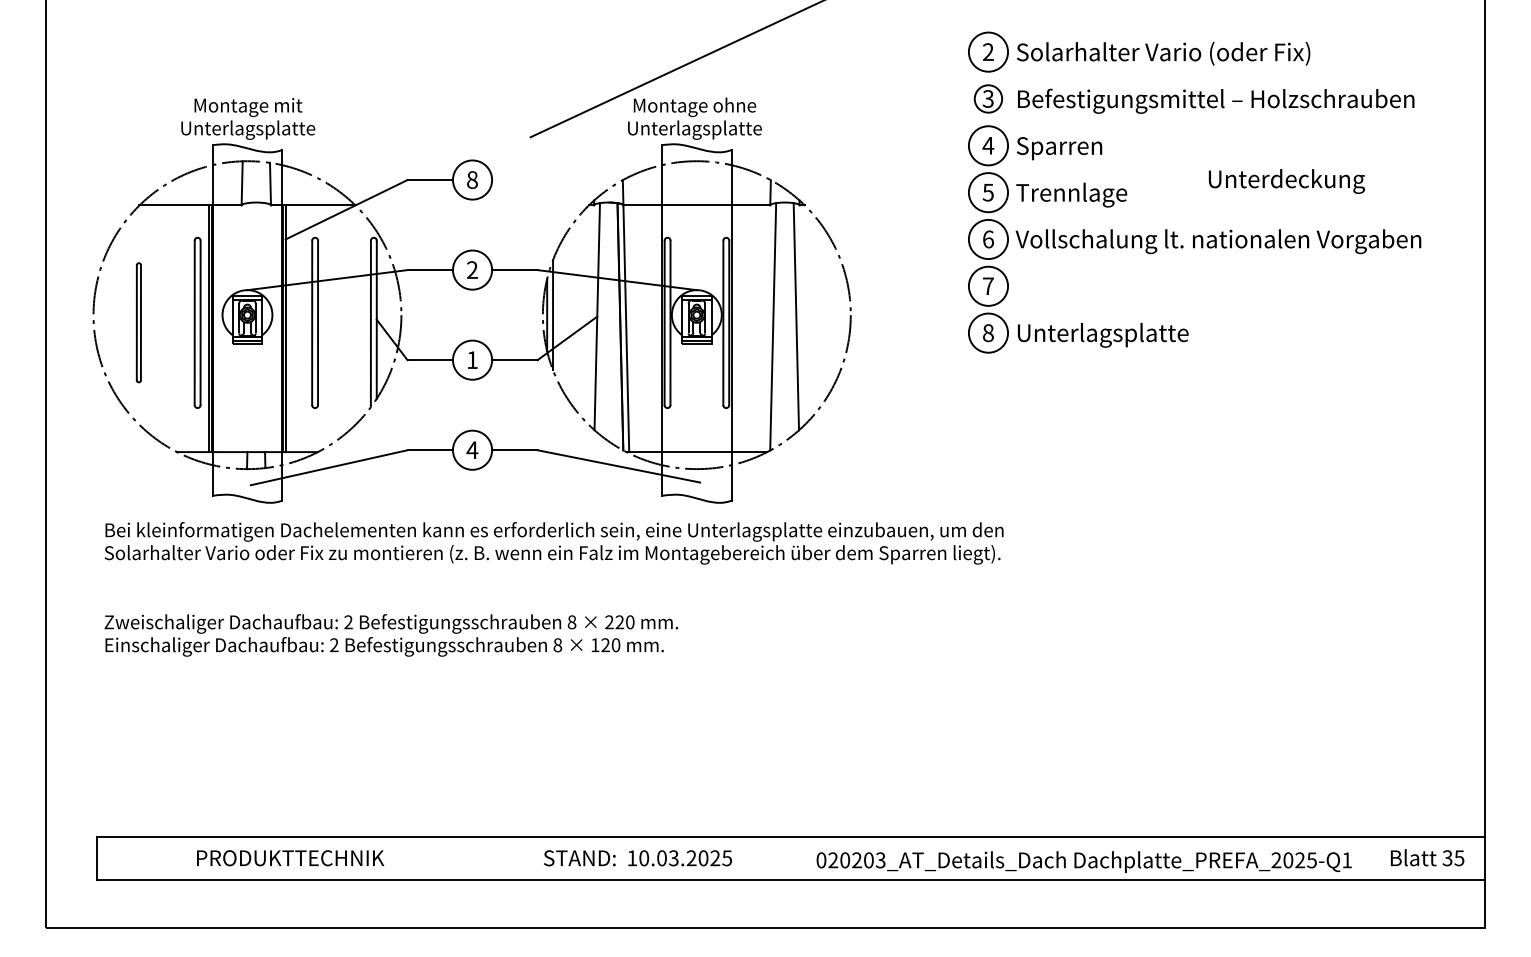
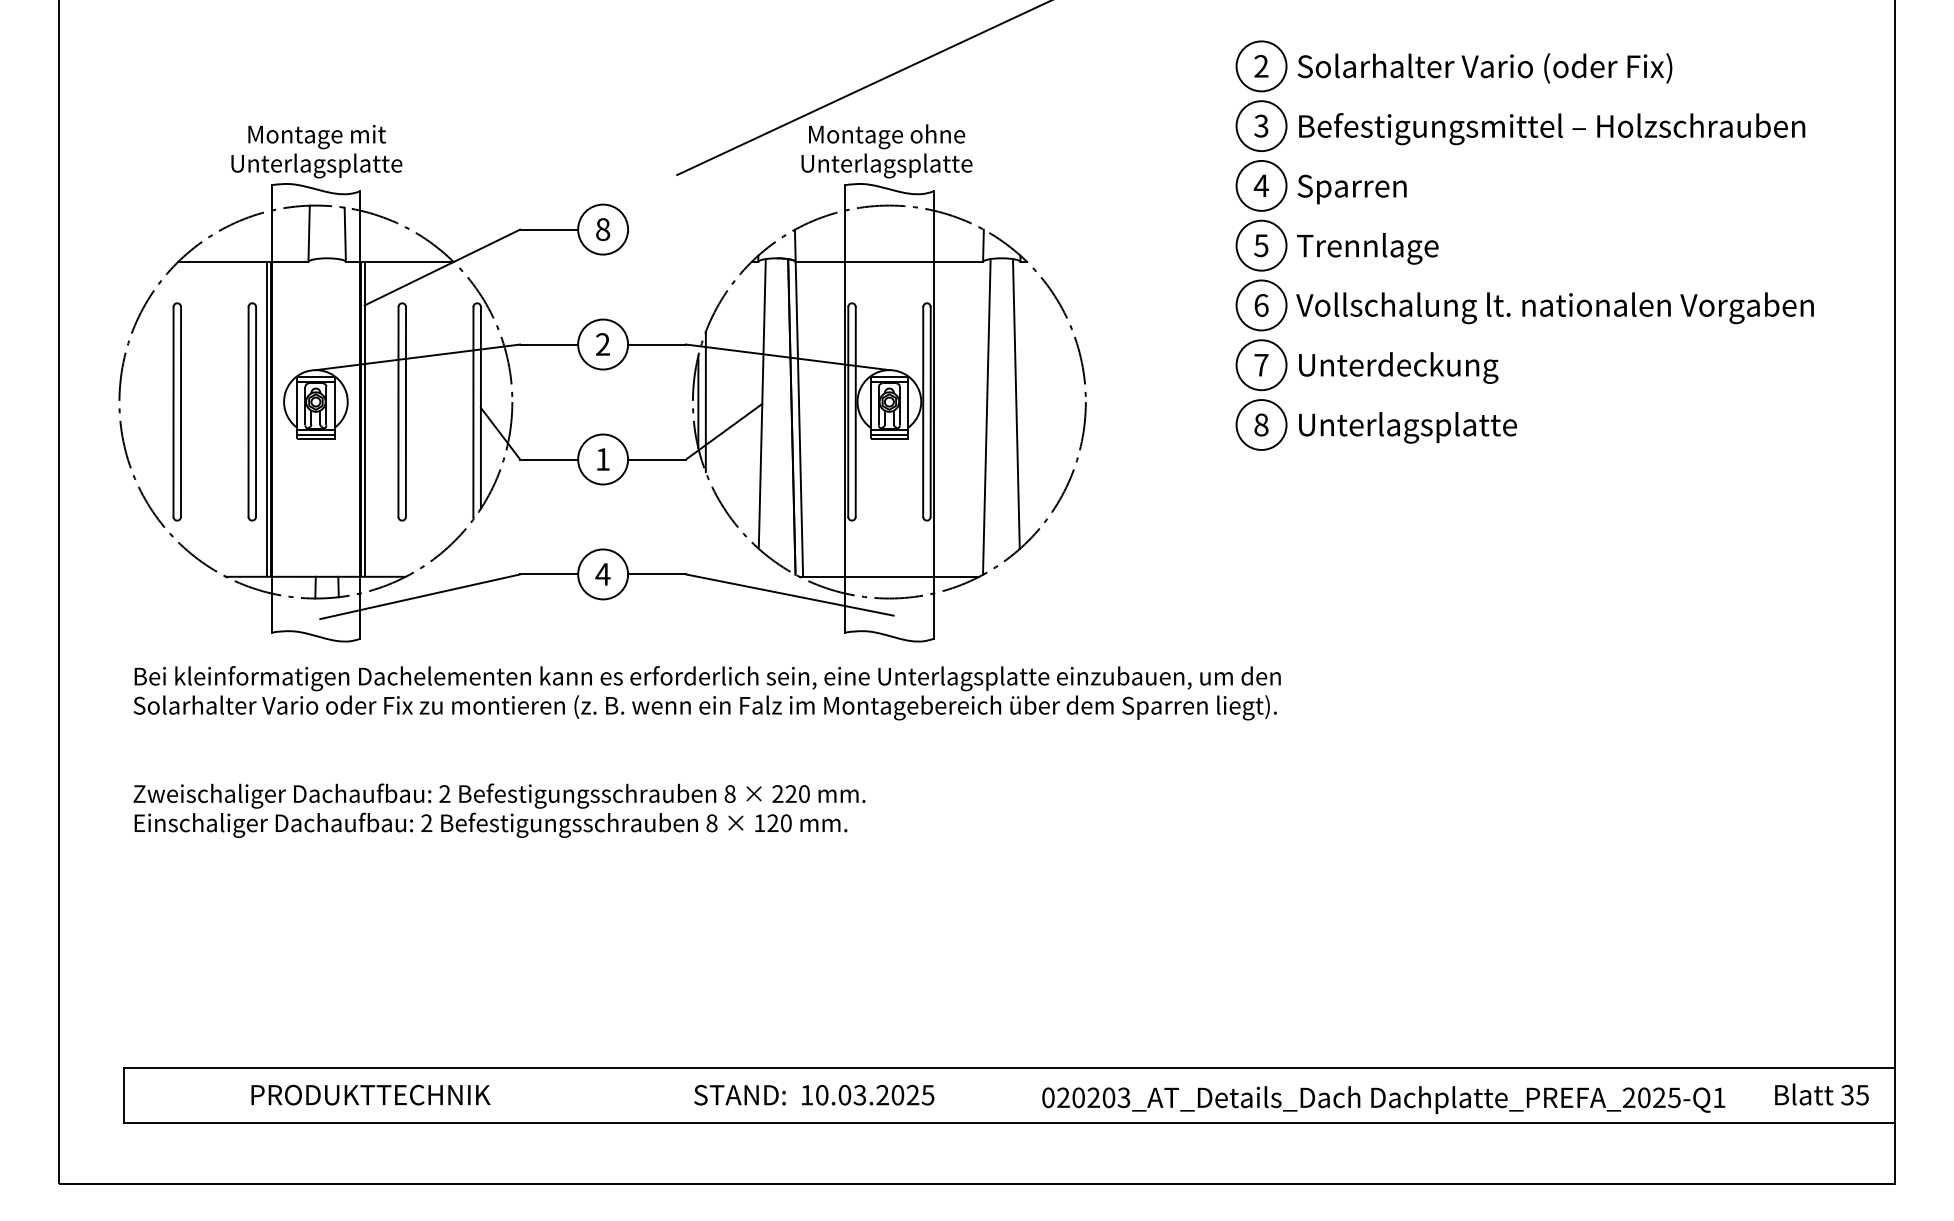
circle: (988, 98) -> (1261, 125), size x1.43
text: (1286, 181) -> (1398, 368), moved
part: (138, 322) -> (176, 411), size x1.43

